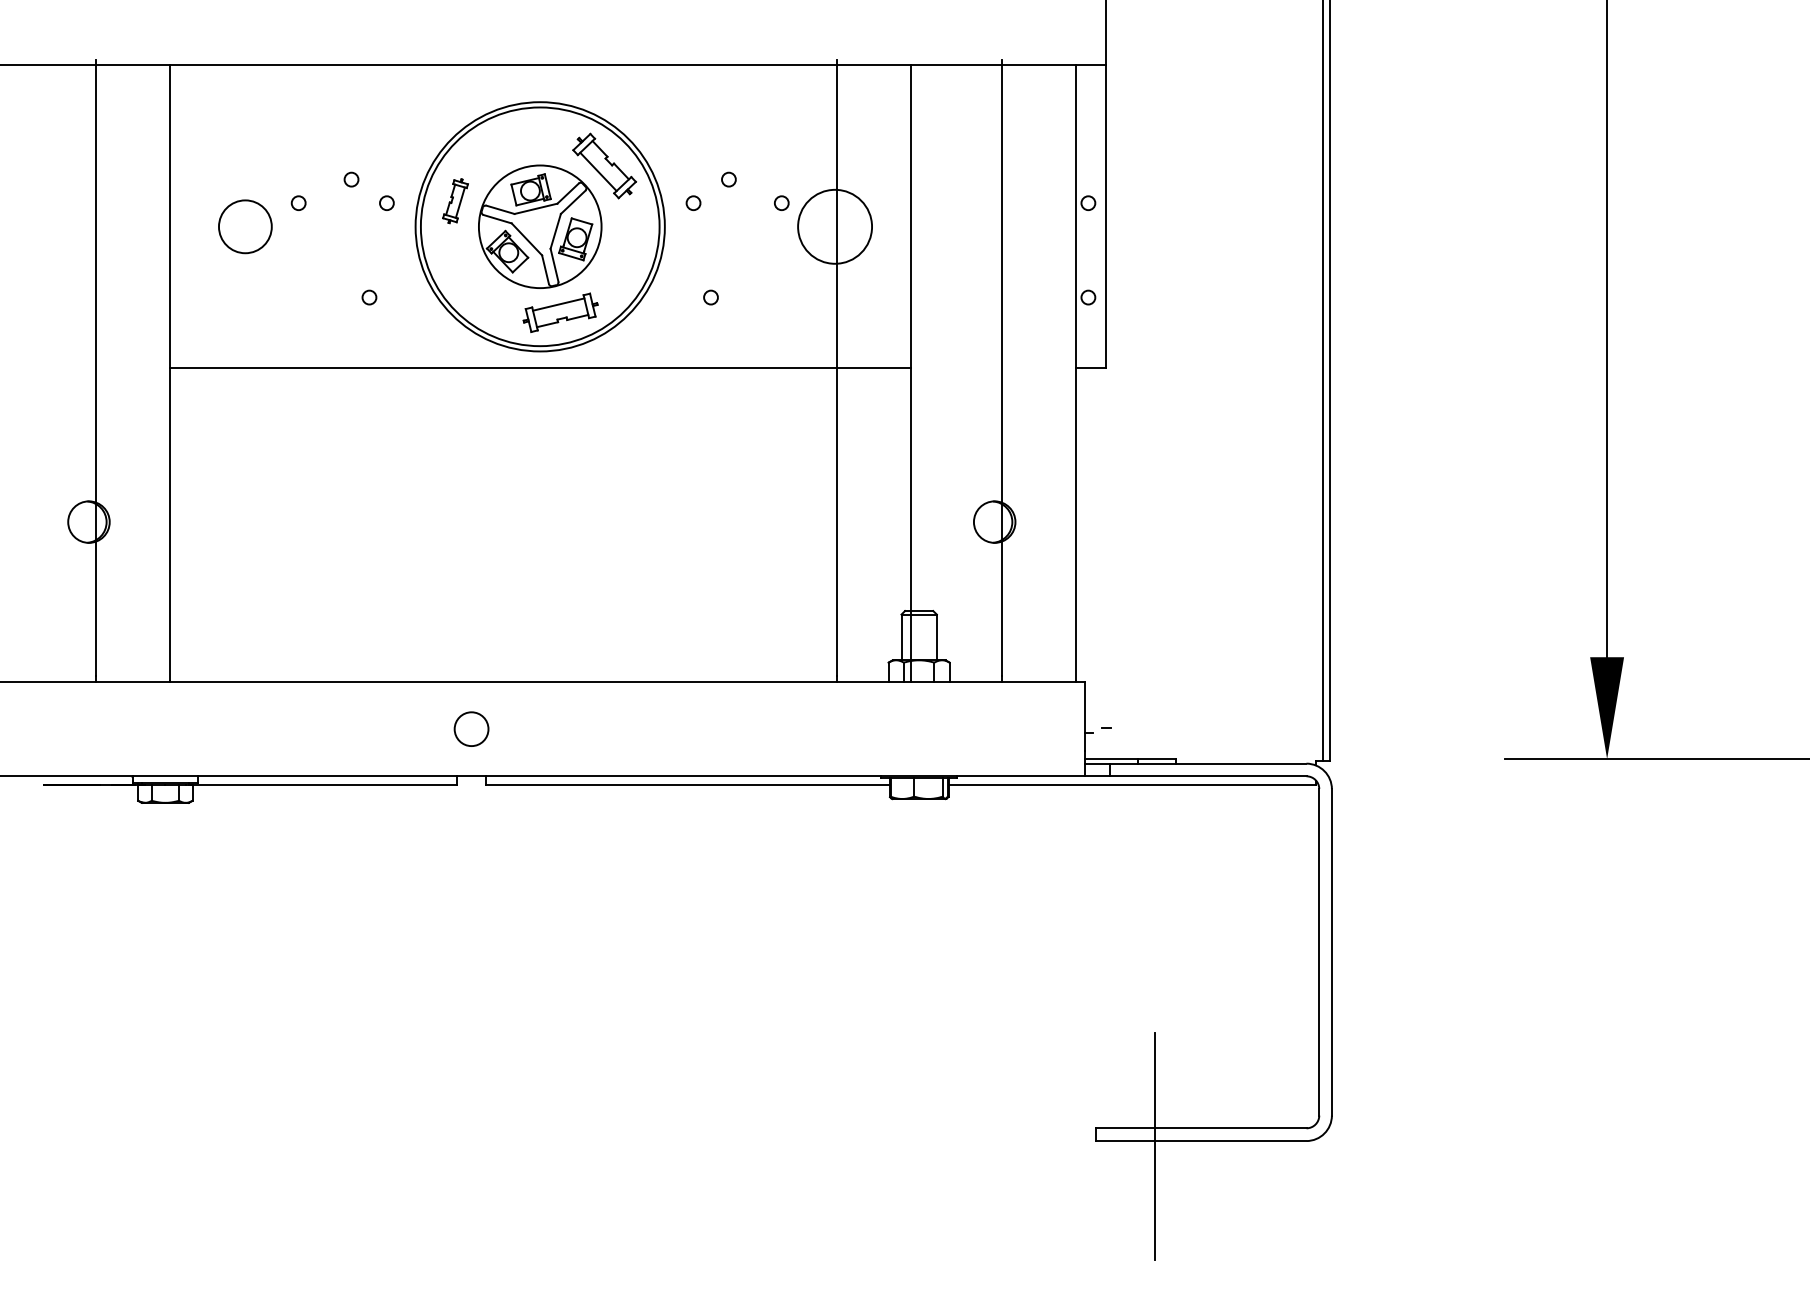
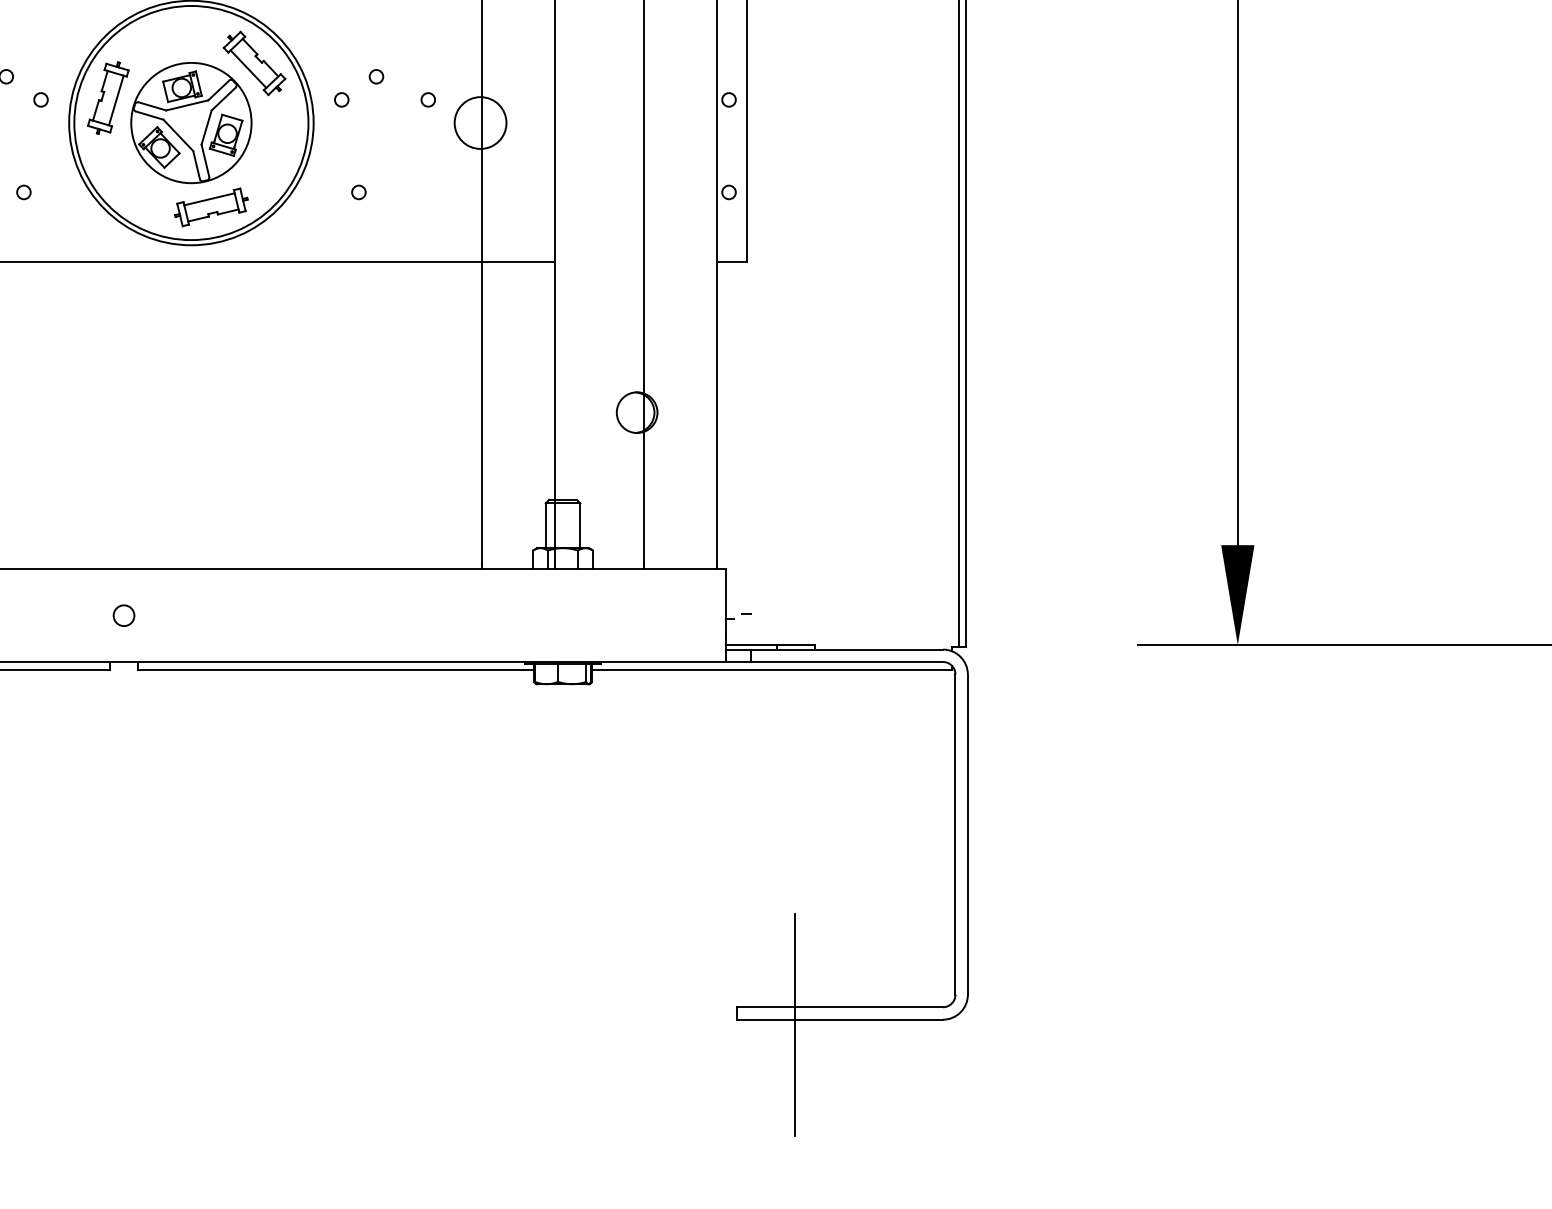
part: (455, 200) -> (108, 97), size x1.67
circle: (834, 226) -> (480, 122), size x0.71
circle: (471, 728) -> (123, 615), size x0.62

